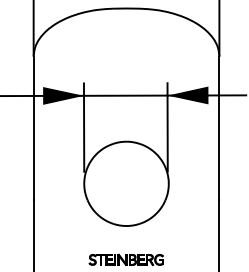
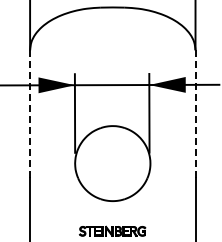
line: (34, 127) -> (30, 113), solid -> dashed
line: (219, 128) -> (195, 114), solid -> dashed

